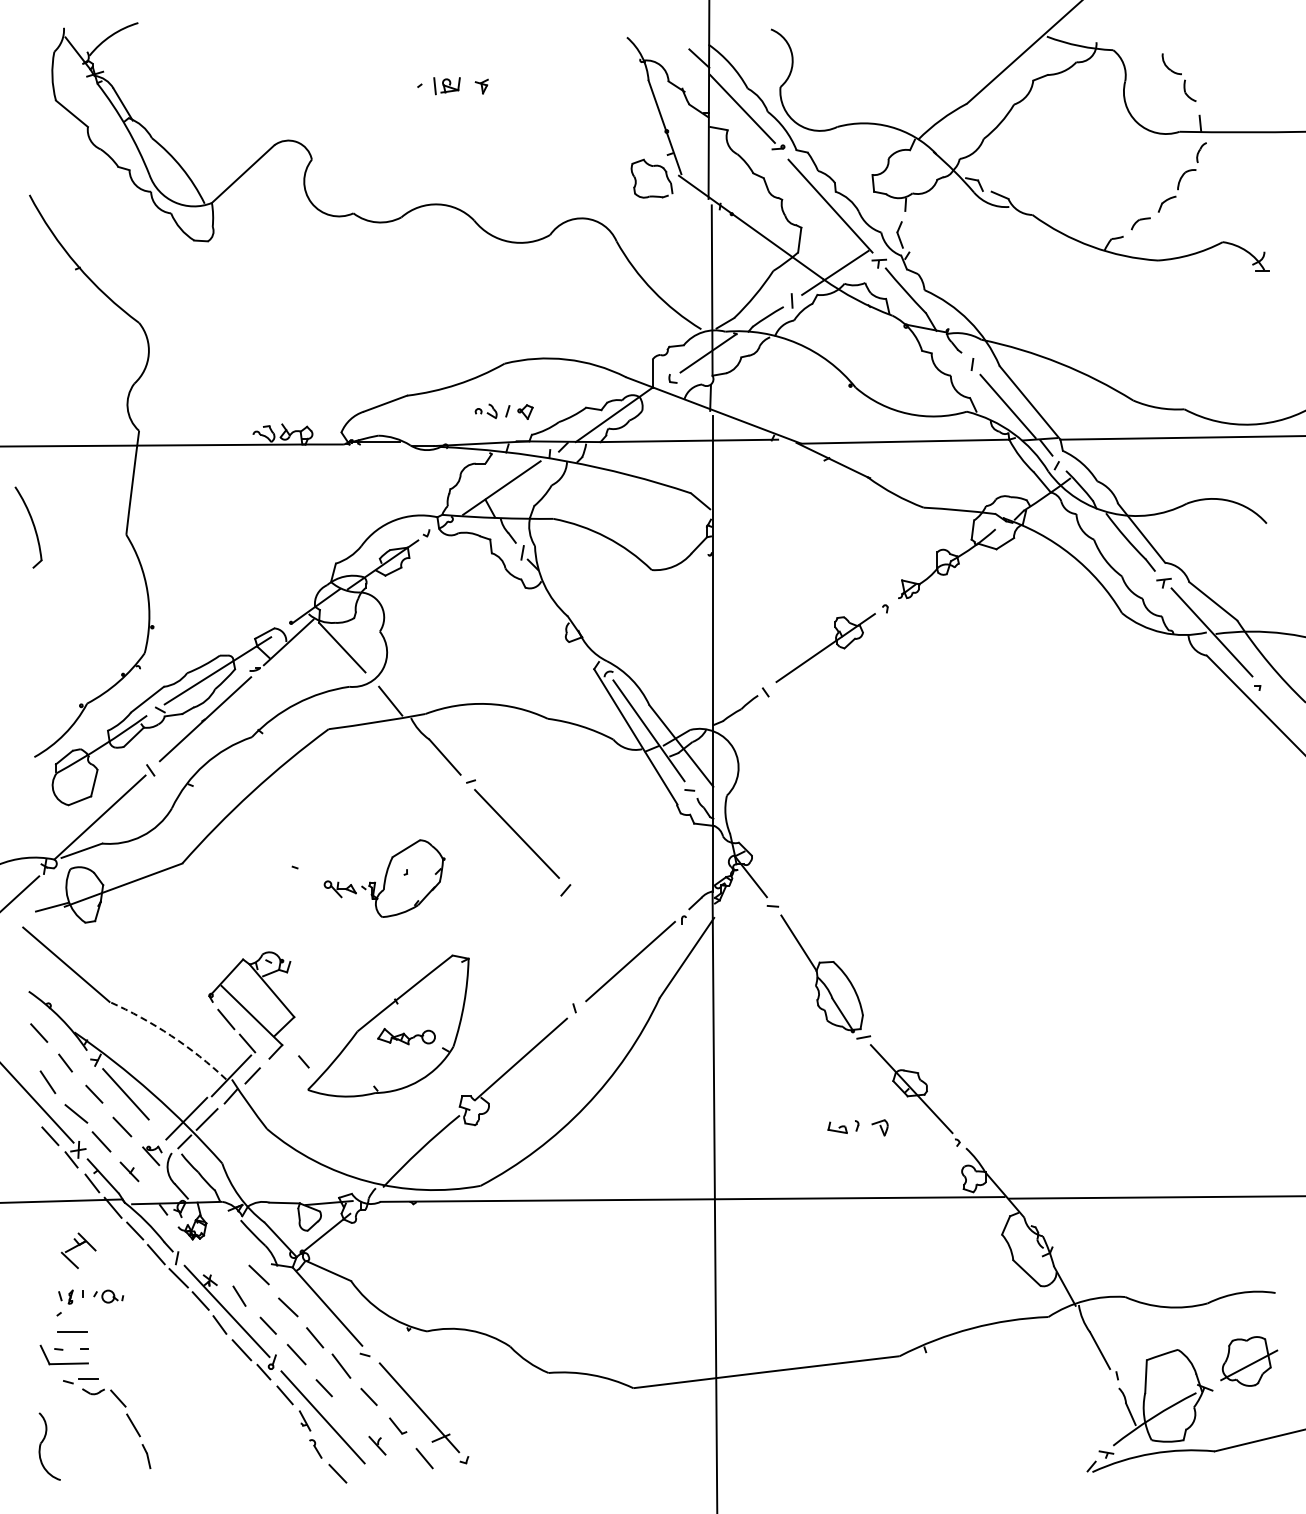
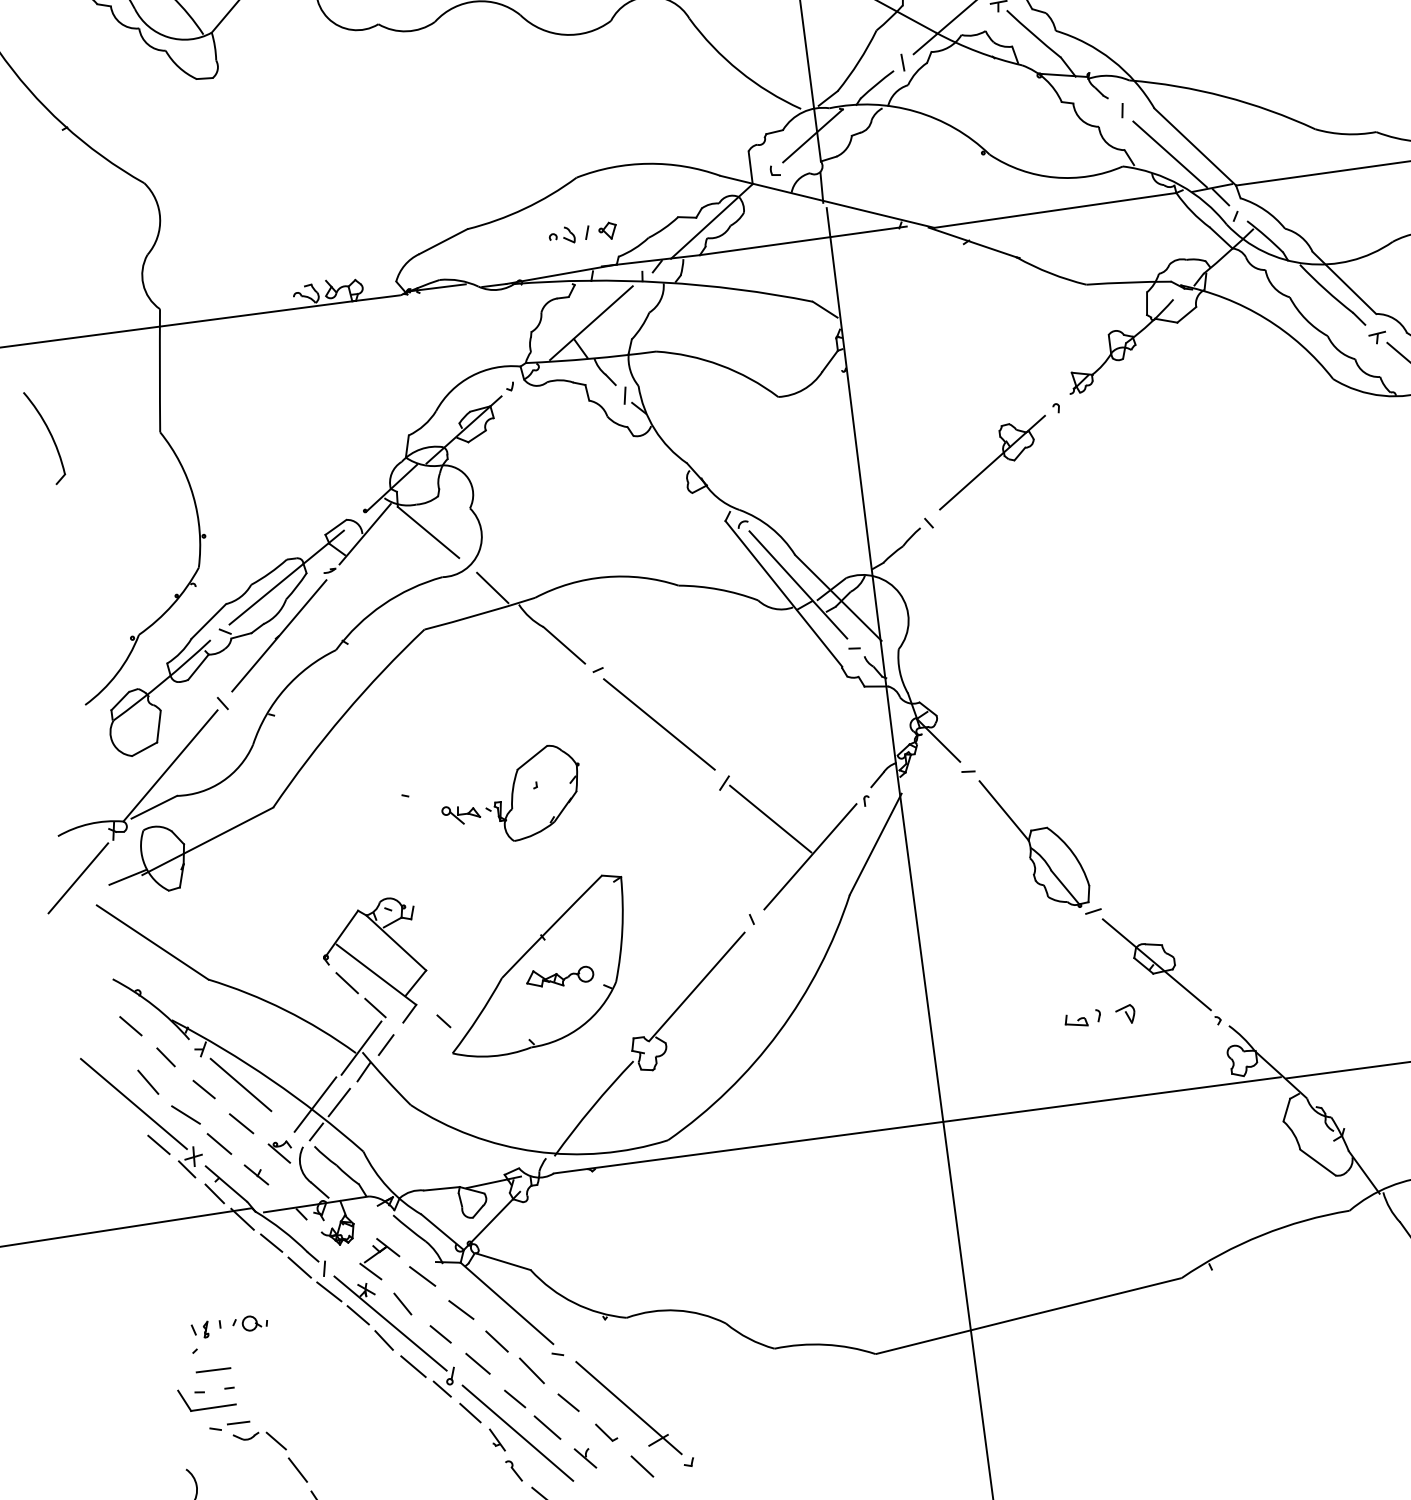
line: (600, 925) -> (770, 819), added
arc: (171, 1035) -> (285, 1009), dashed -> solid
part: (78, 1250) -> (379, 1258), moved
line: (348, 1415) -> (547, 1427), added

